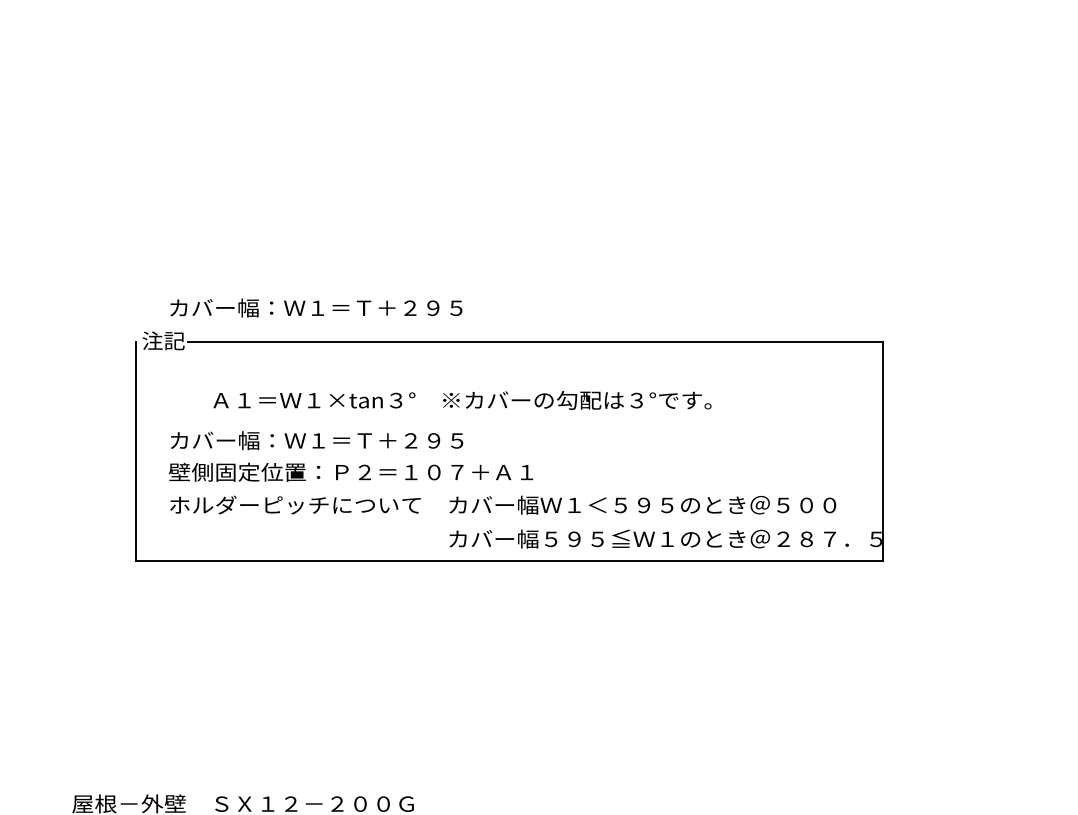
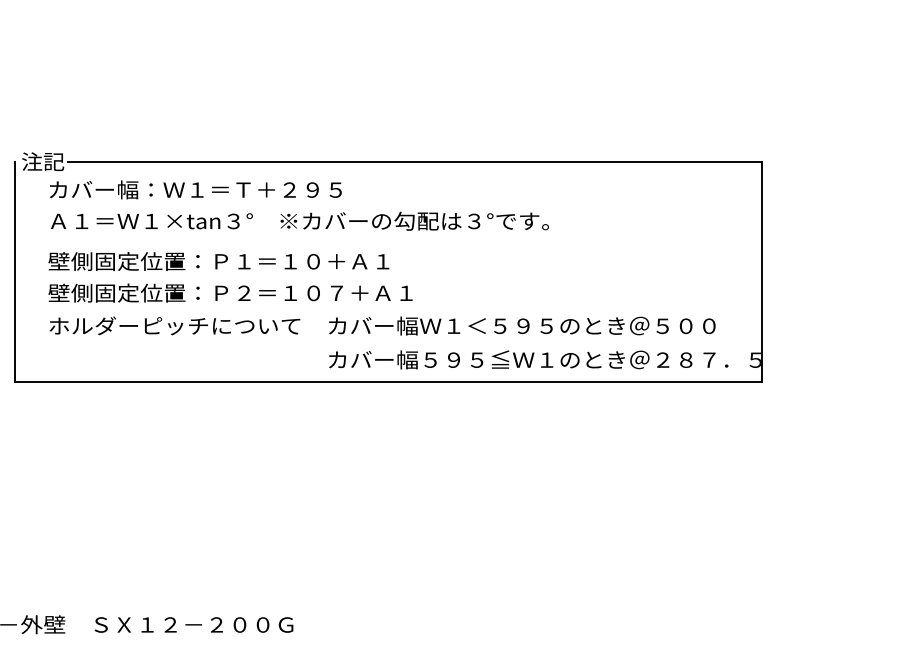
text: (316, 307) -> (195, 189), moved
text: (462, 400) -> (299, 221), moved
text: (339, 440) -> (218, 261), カバー幅：Ｗ１＝Ｔ＋２９５ -> 壁側固定位置：Ｐ１＝１０＋Ａ１

